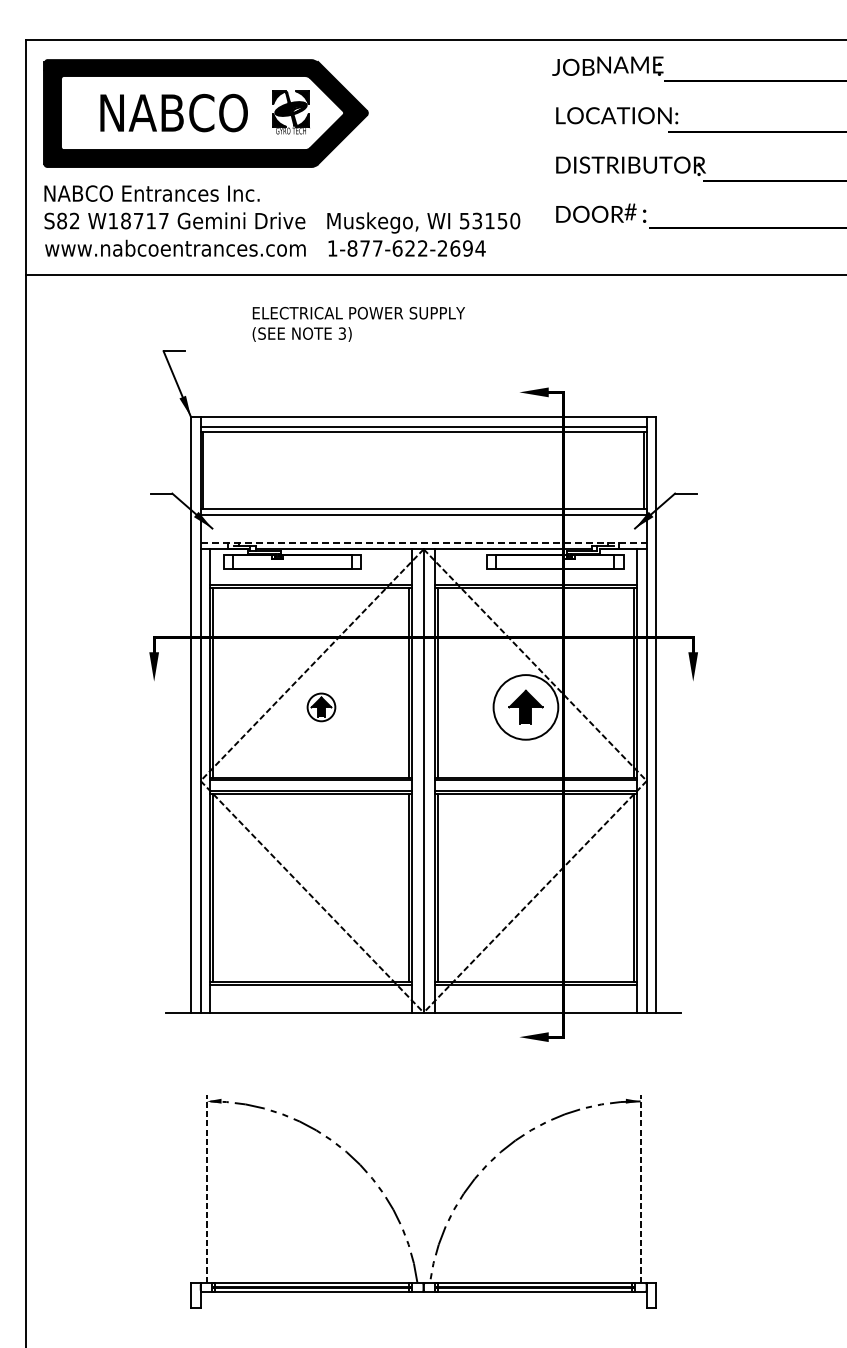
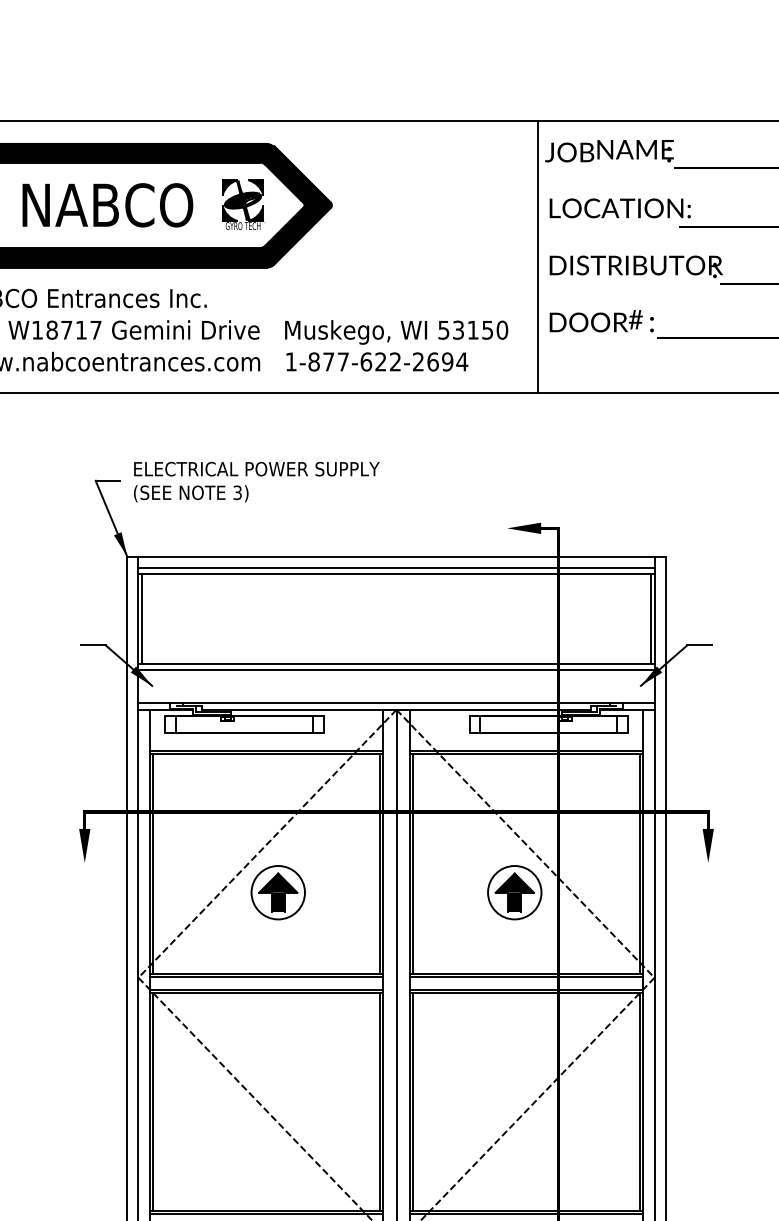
line: (545, 157) -> (537, 256), added
text: (358, 324) -> (256, 482), moved
line: (424, 543) -> (397, 703), dashed -> solid
part: (321, 707) -> (278, 892), size x1.67
circle: (525, 707) -> (514, 892), size x0.71

